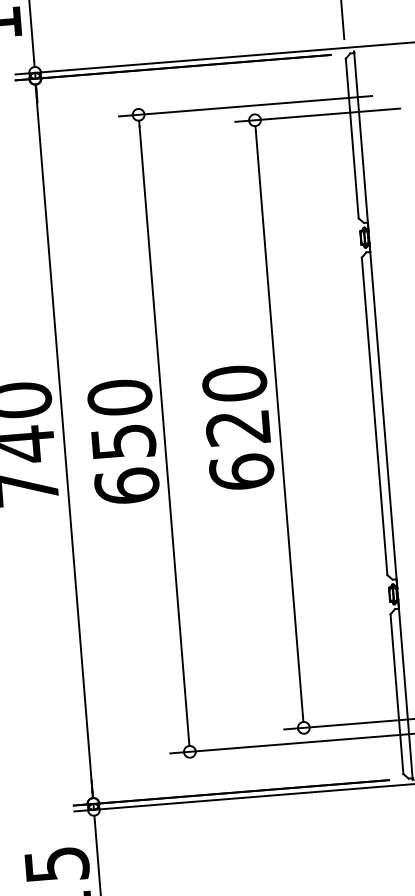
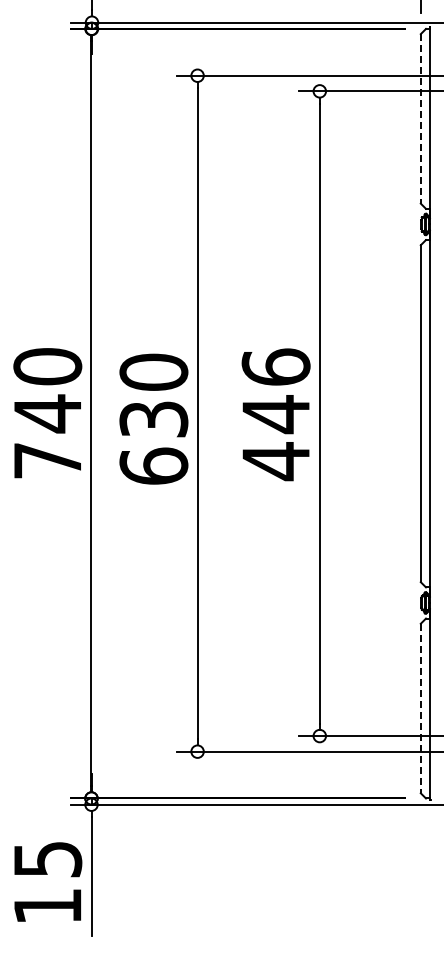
line: (351, 138) -> (420, 118), solid -> dashed
text: (237, 428) -> (275, 414), 620 -> 446
text: (123, 441) -> (153, 418), 650 -> 630
line: (396, 694) -> (420, 708), solid -> dashed

